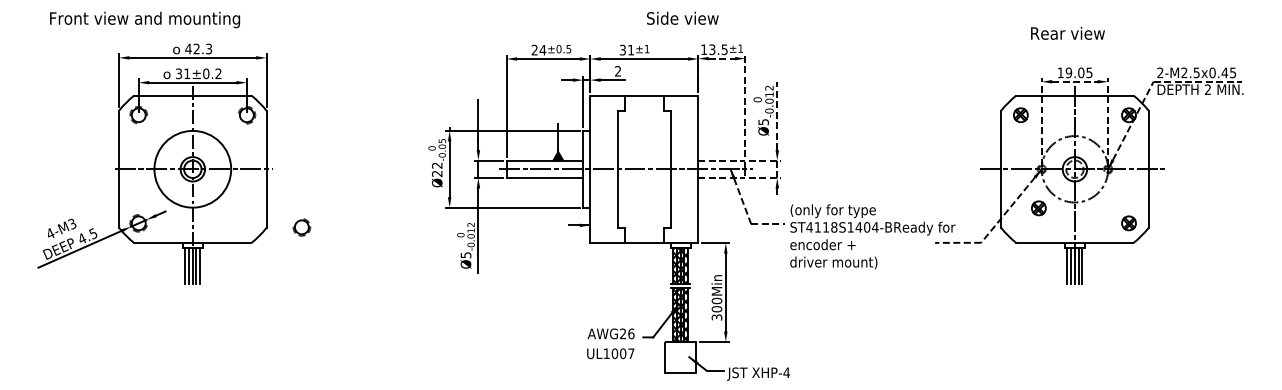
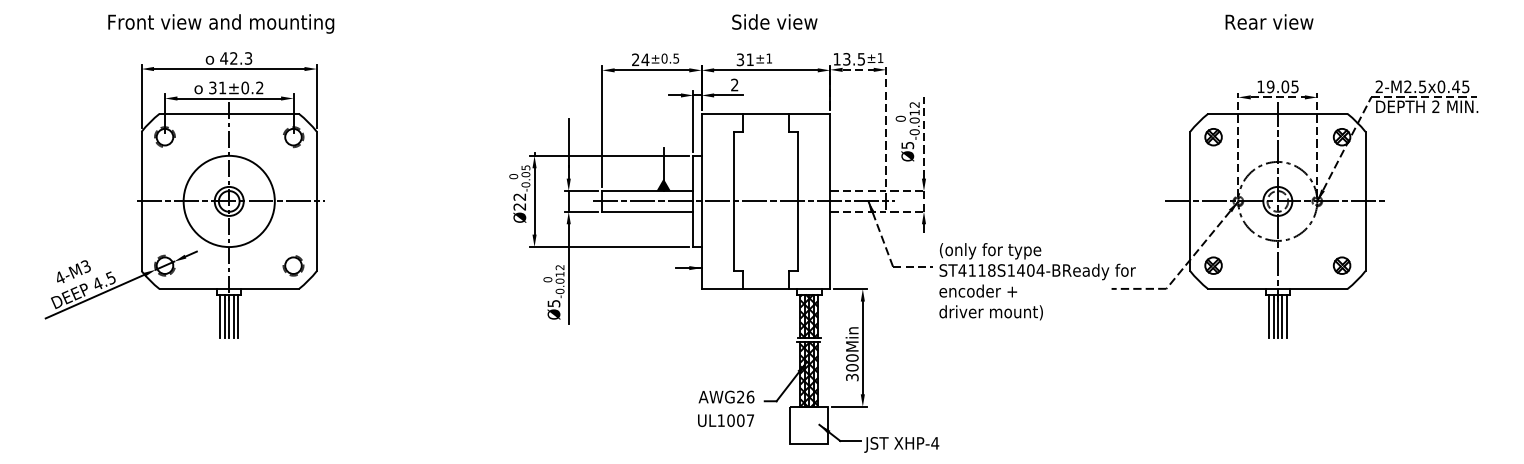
text: (682, 17) -> (774, 21), moved
text: (145, 19) -> (221, 23), moved
text: (1067, 32) -> (1268, 21), moved
part: (1038, 208) -> (1213, 265), moved
part: (301, 227) -> (293, 265), moved

